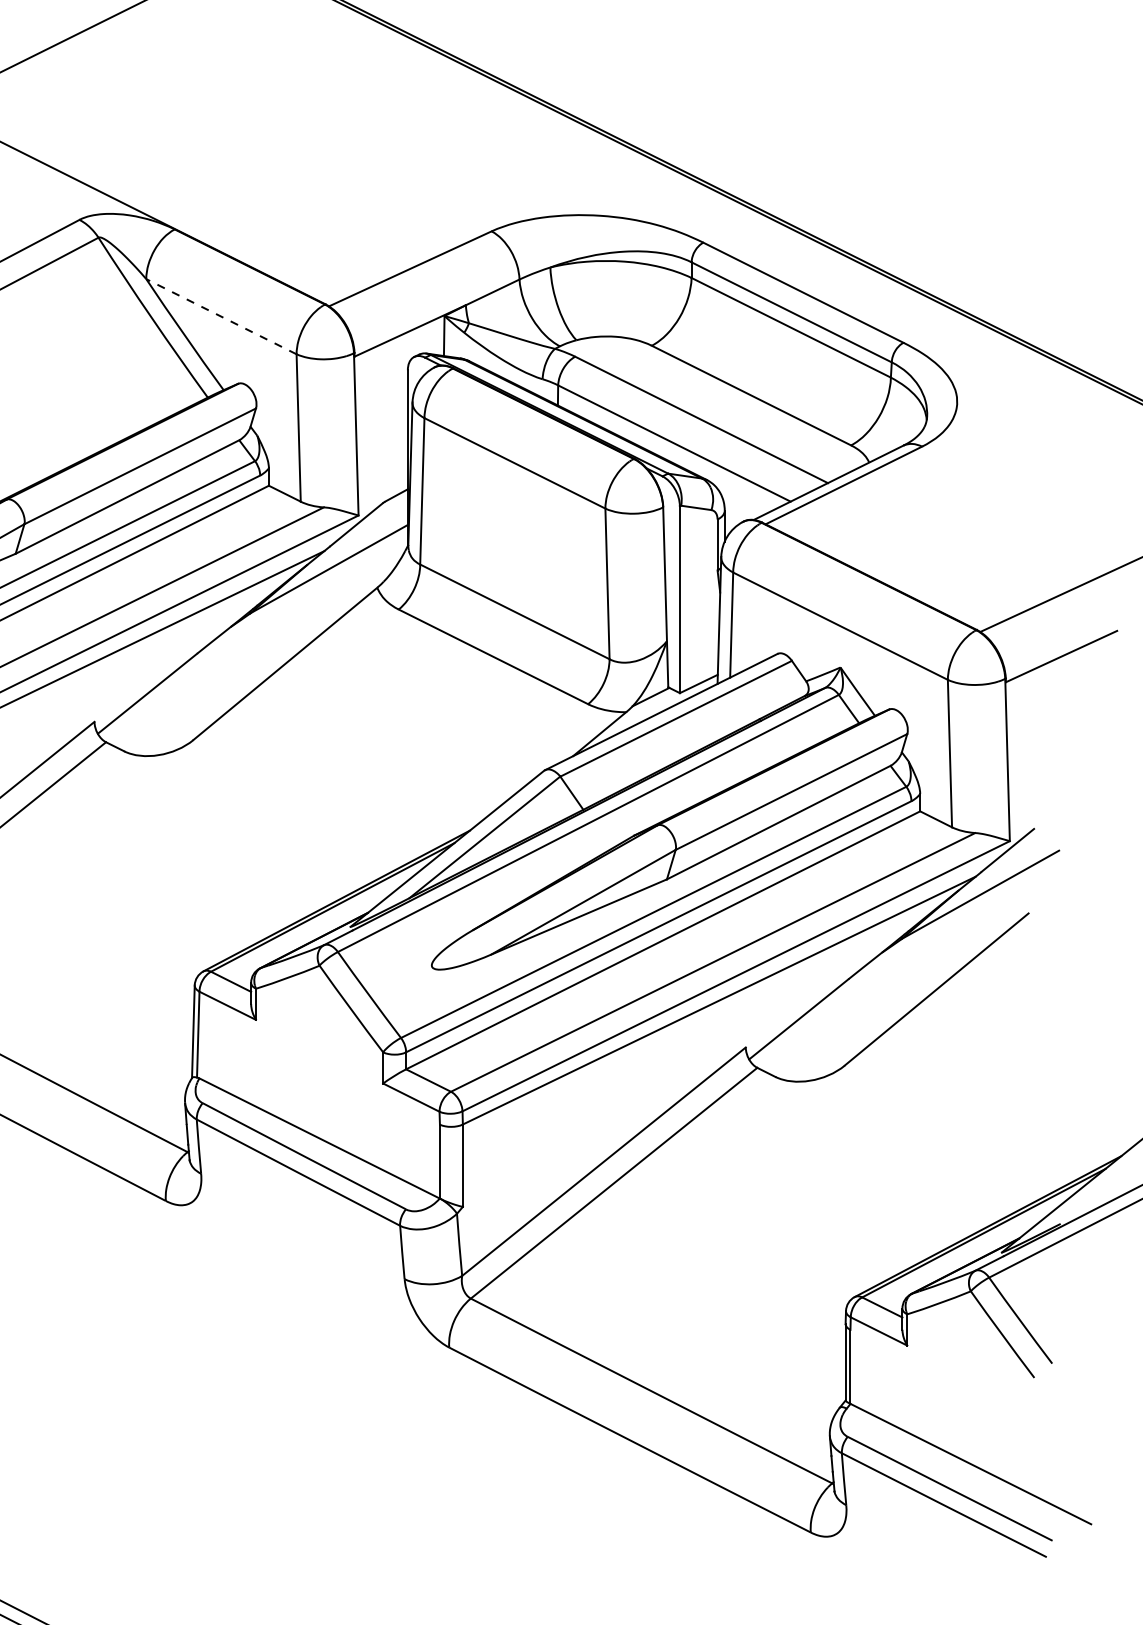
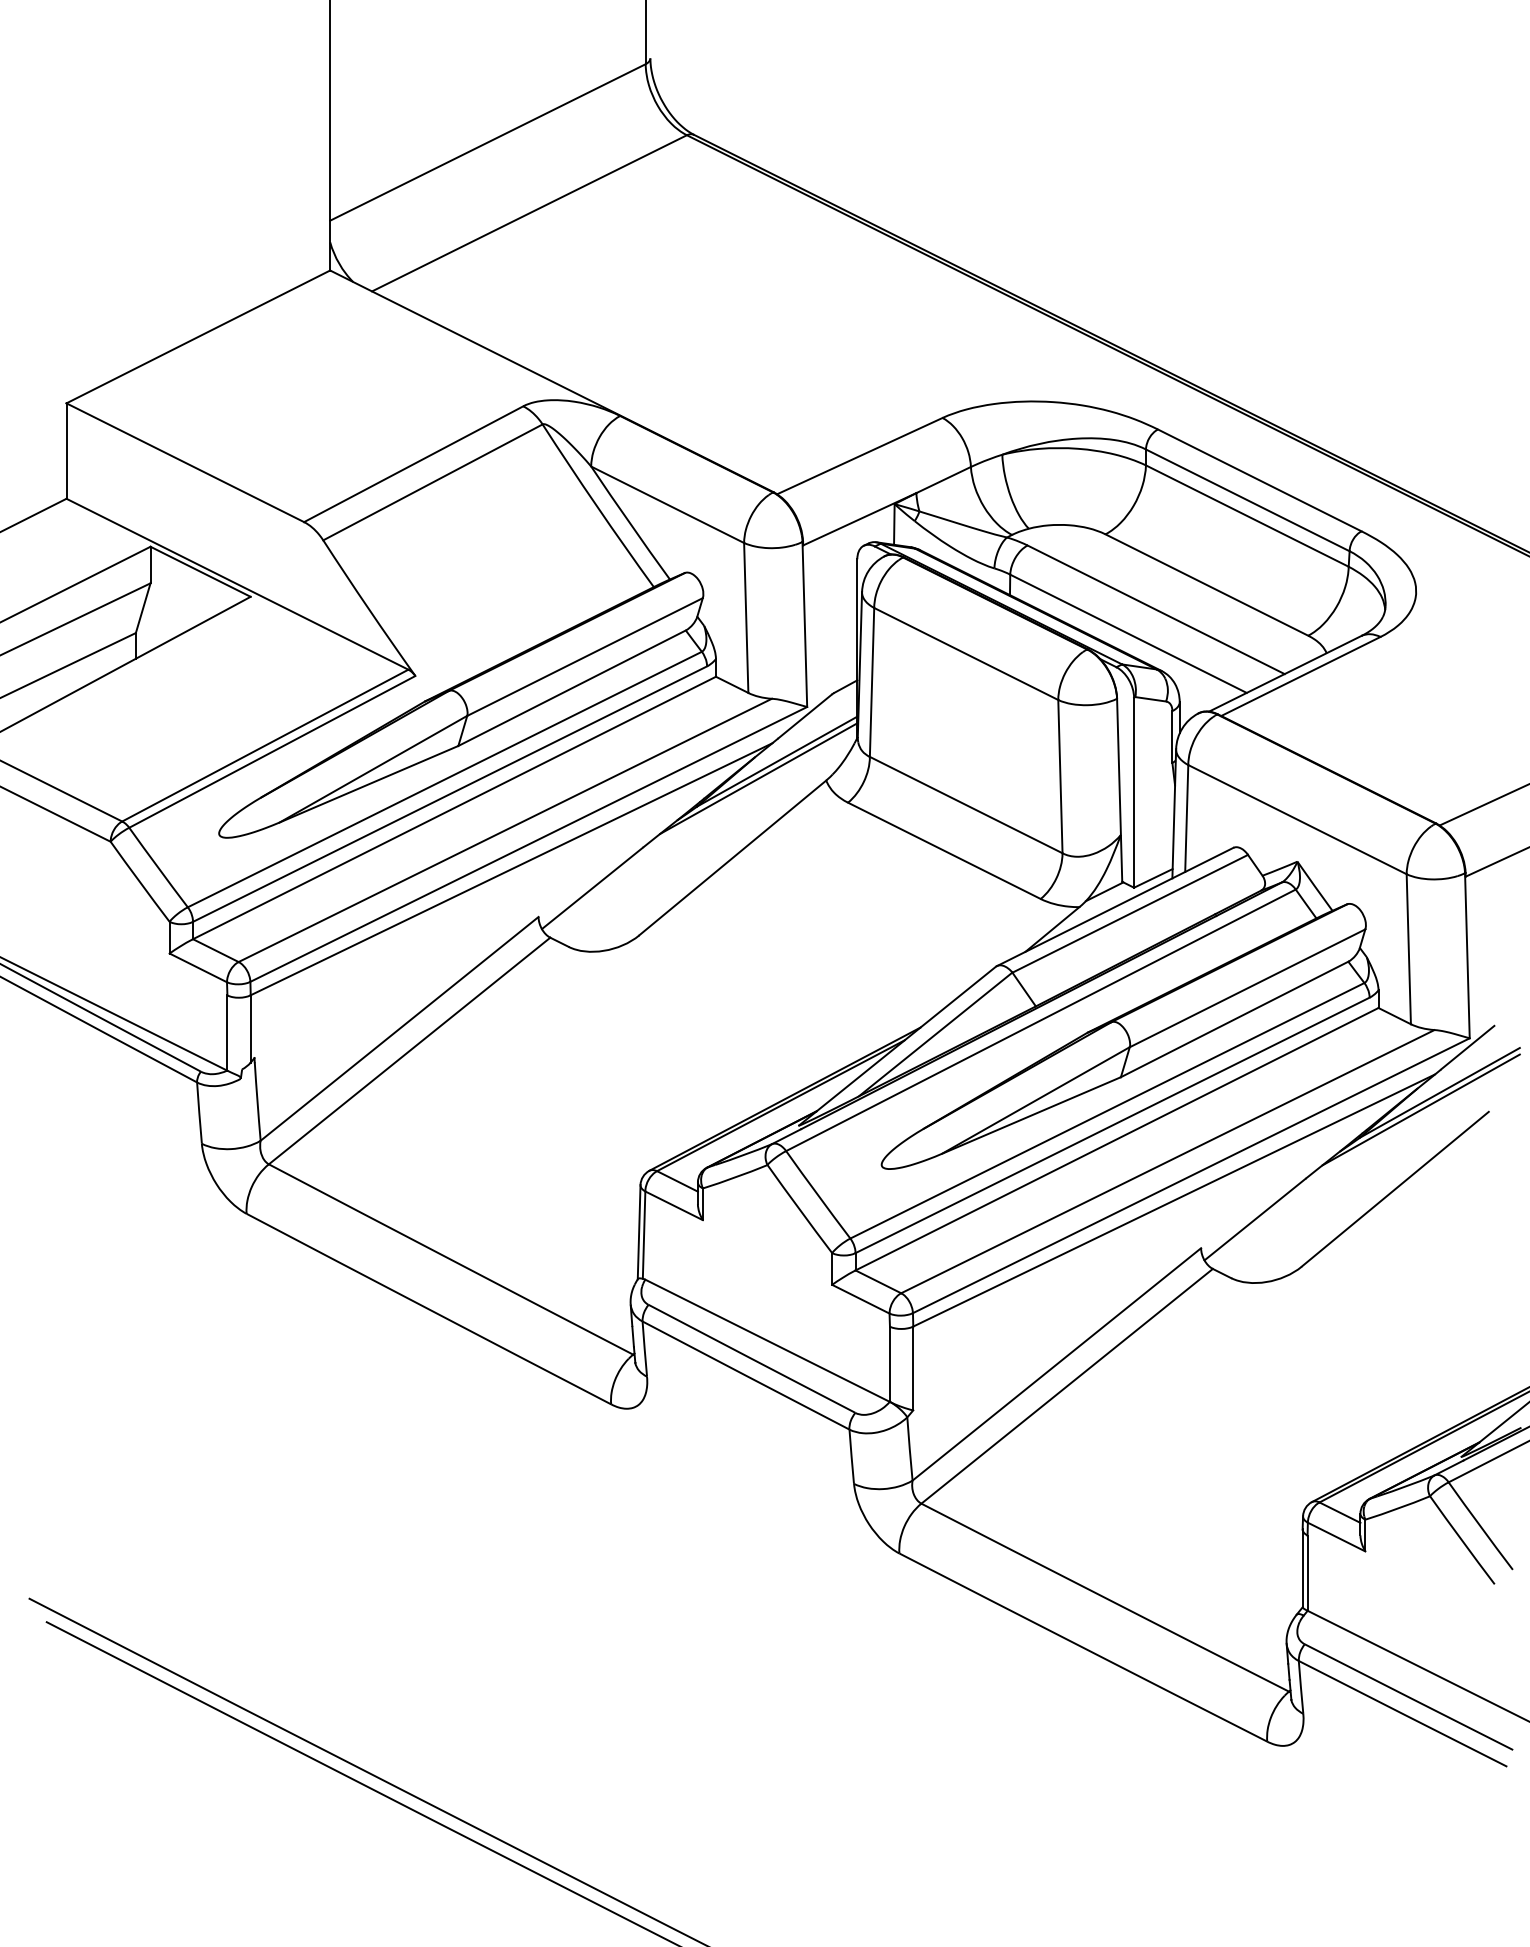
line: (221, 316) -> (667, 504), dashed -> solid
line: (310, 585) -> (758, 778), added
line: (961, 911) -> (1420, 1109), added

